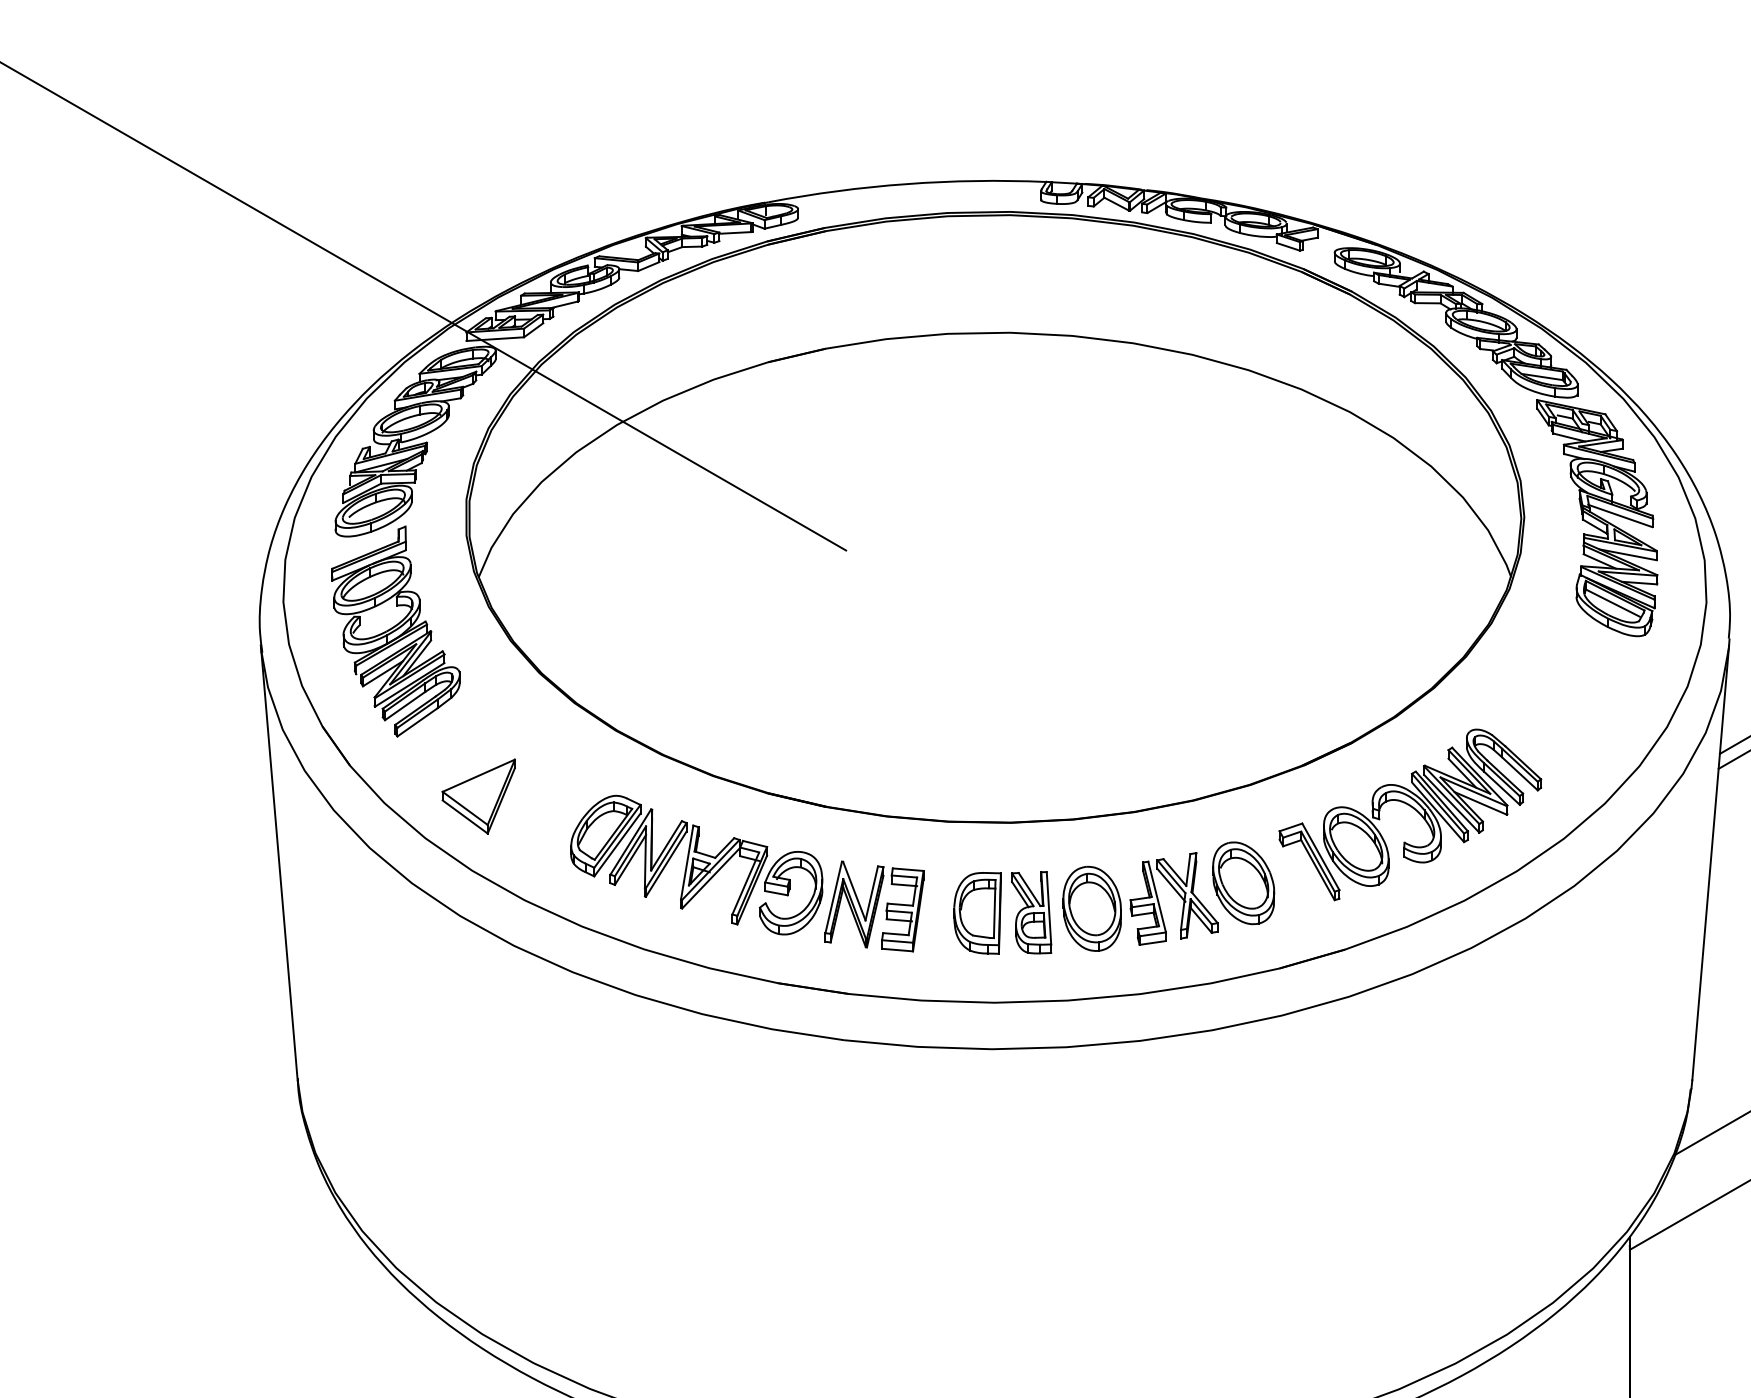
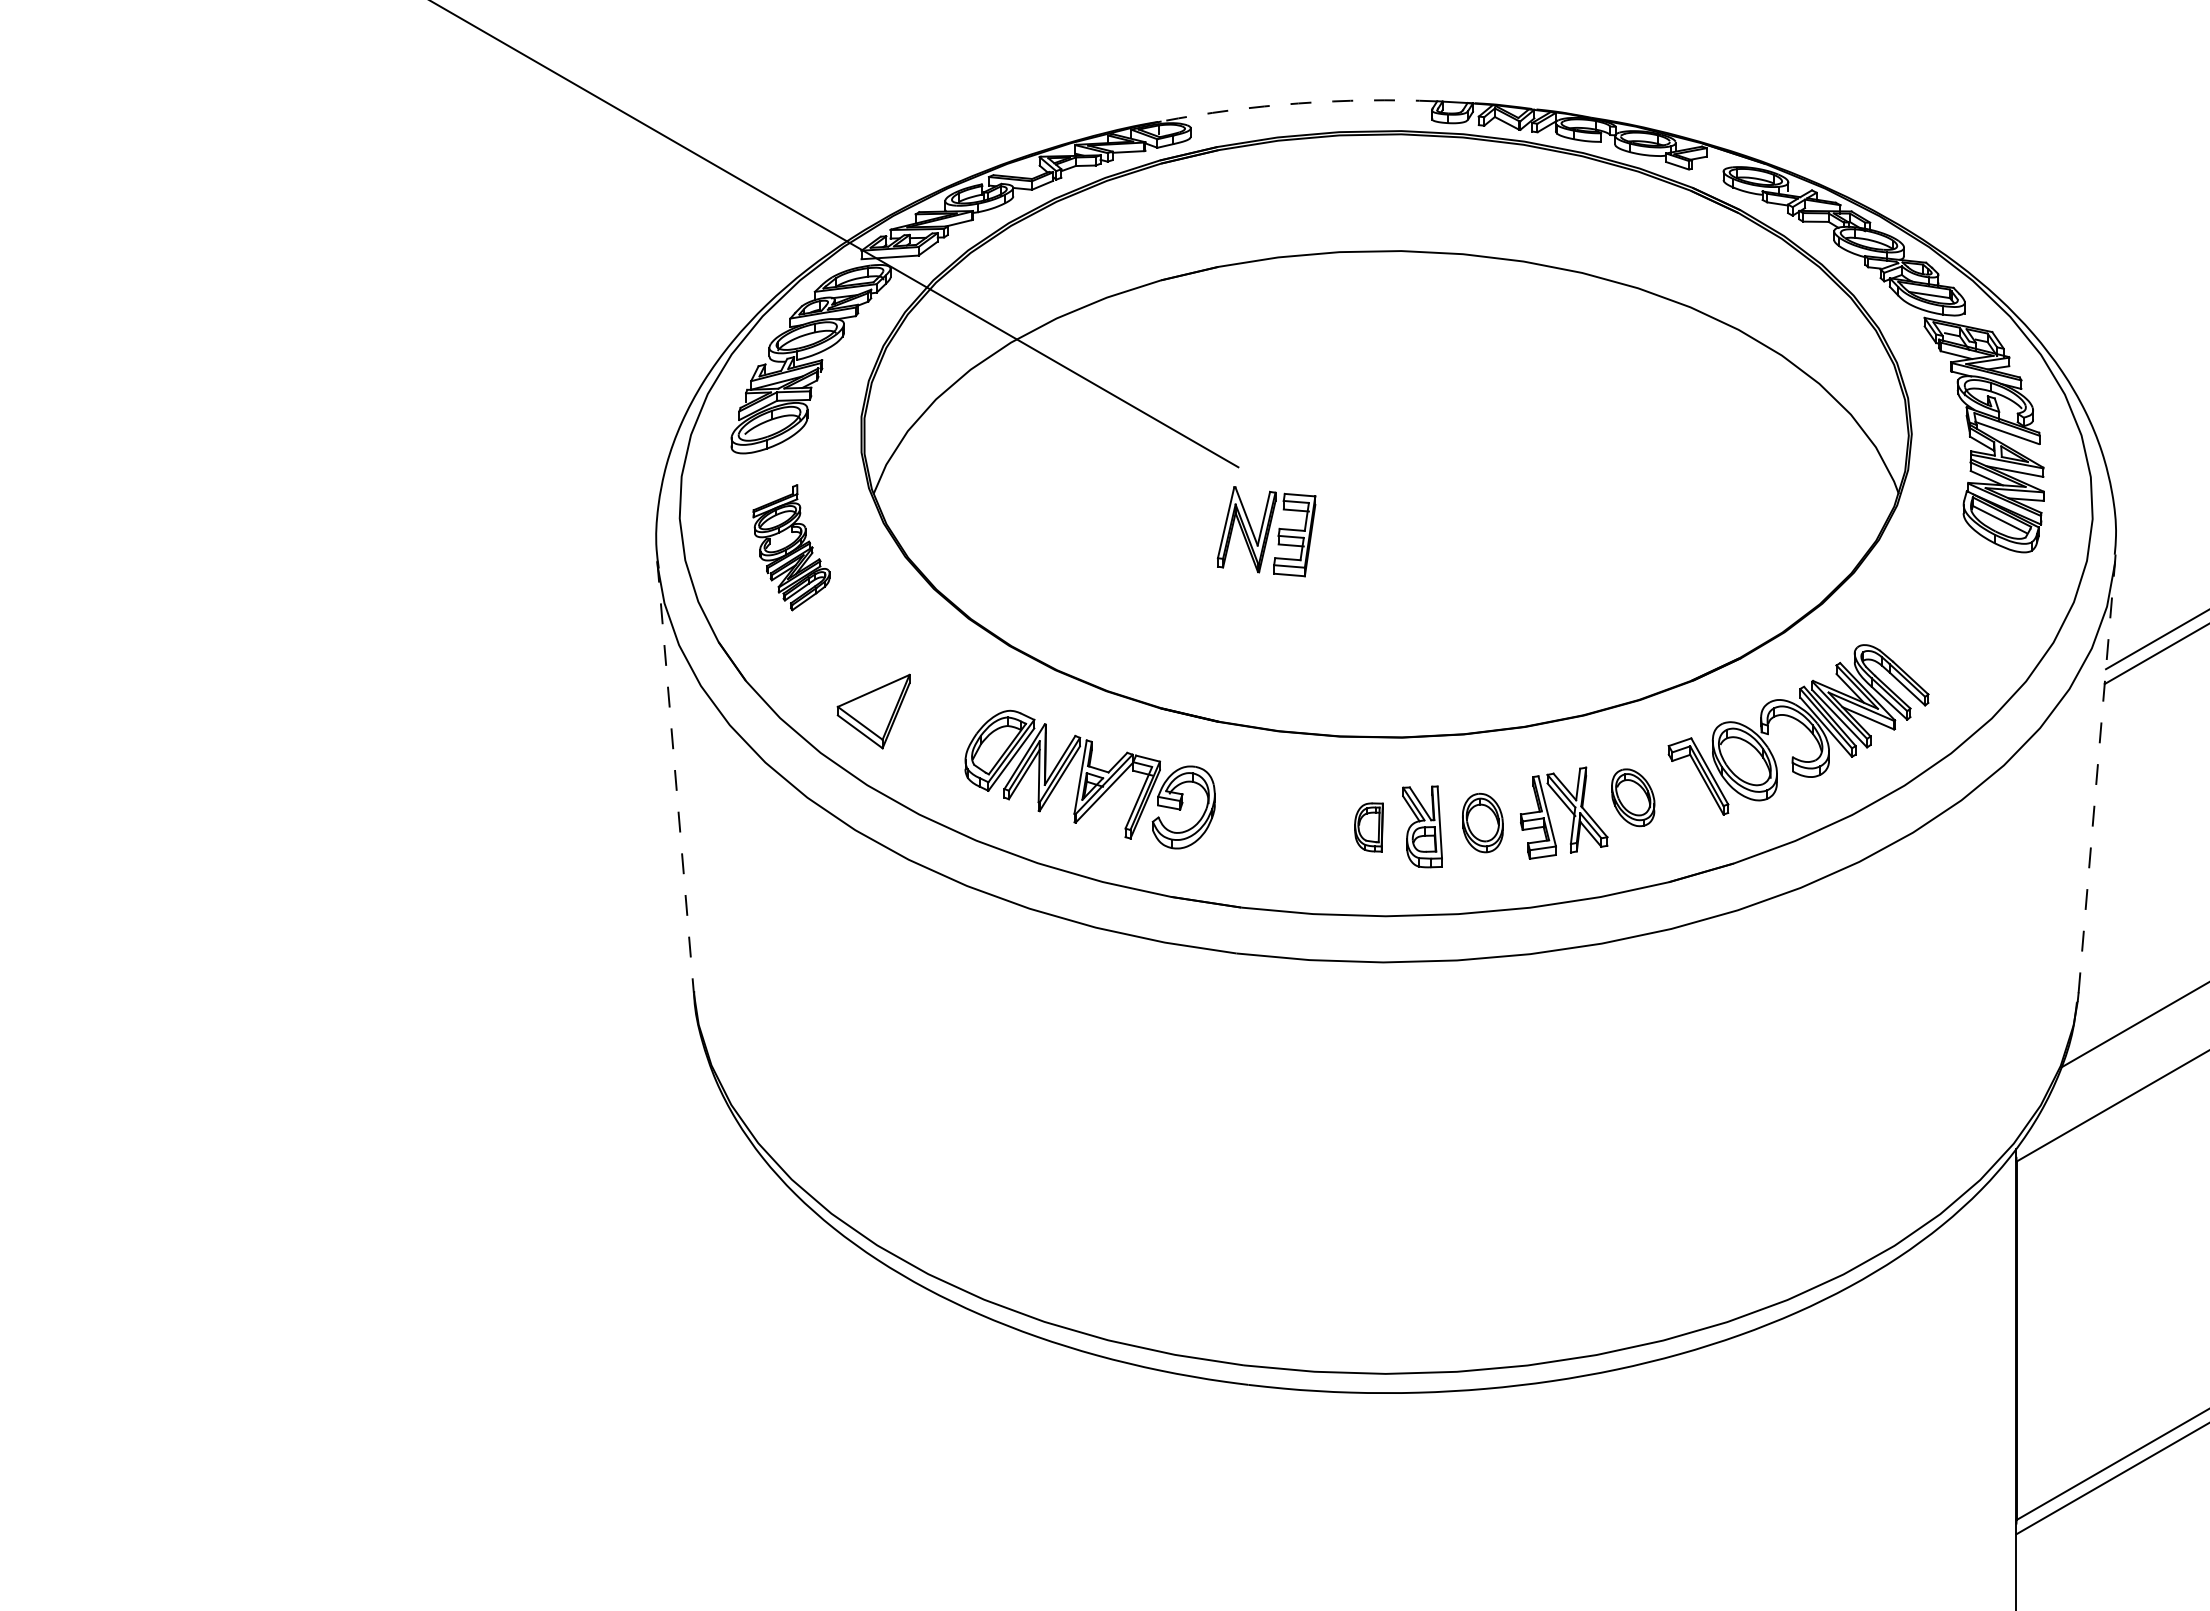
arc: (906, 184) -> (1298, 103), solid -> dashed
part: (395, 631) -> (791, 547), size x0.6
line: (279, 862) -> (675, 777), solid -> dashed
line: (1710, 862) -> (2096, 777), solid -> dashed
part: (1244, 883) -> (1633, 797), size x0.7
part: (874, 906) -> (1266, 531), moved
part: (1091, 908) -> (1482, 822), size x0.7
part: (977, 913) -> (1368, 827), size x0.6

